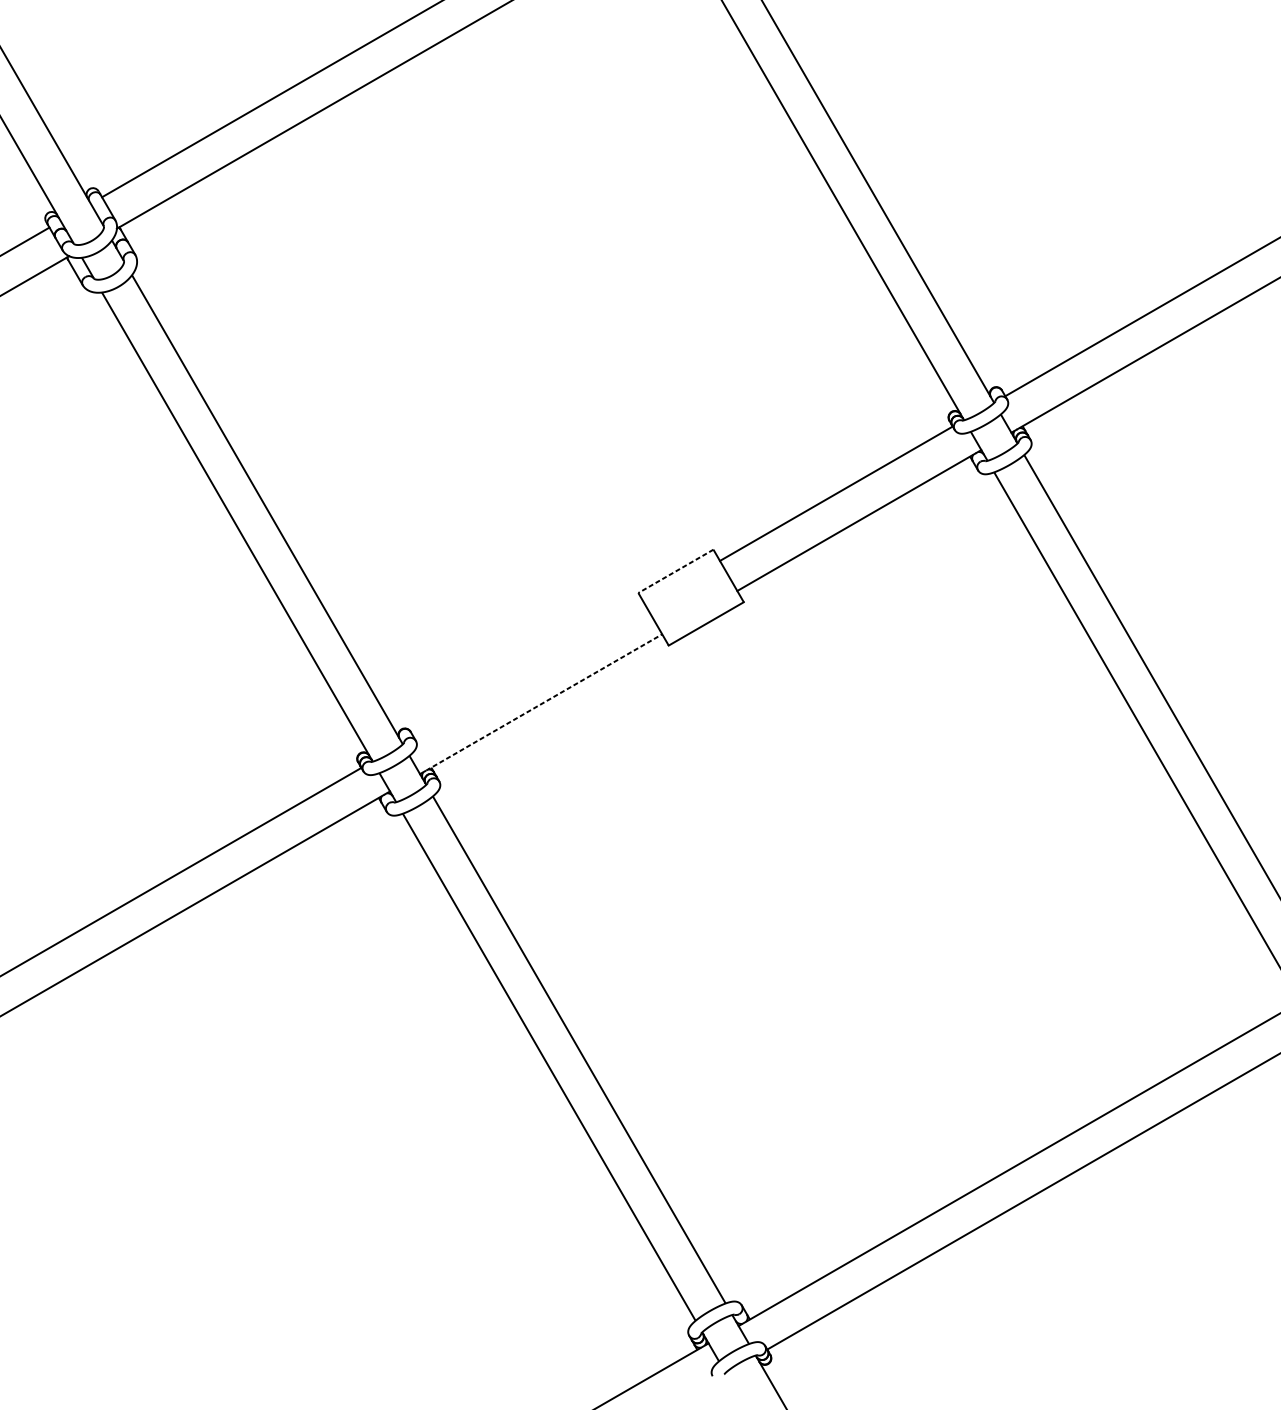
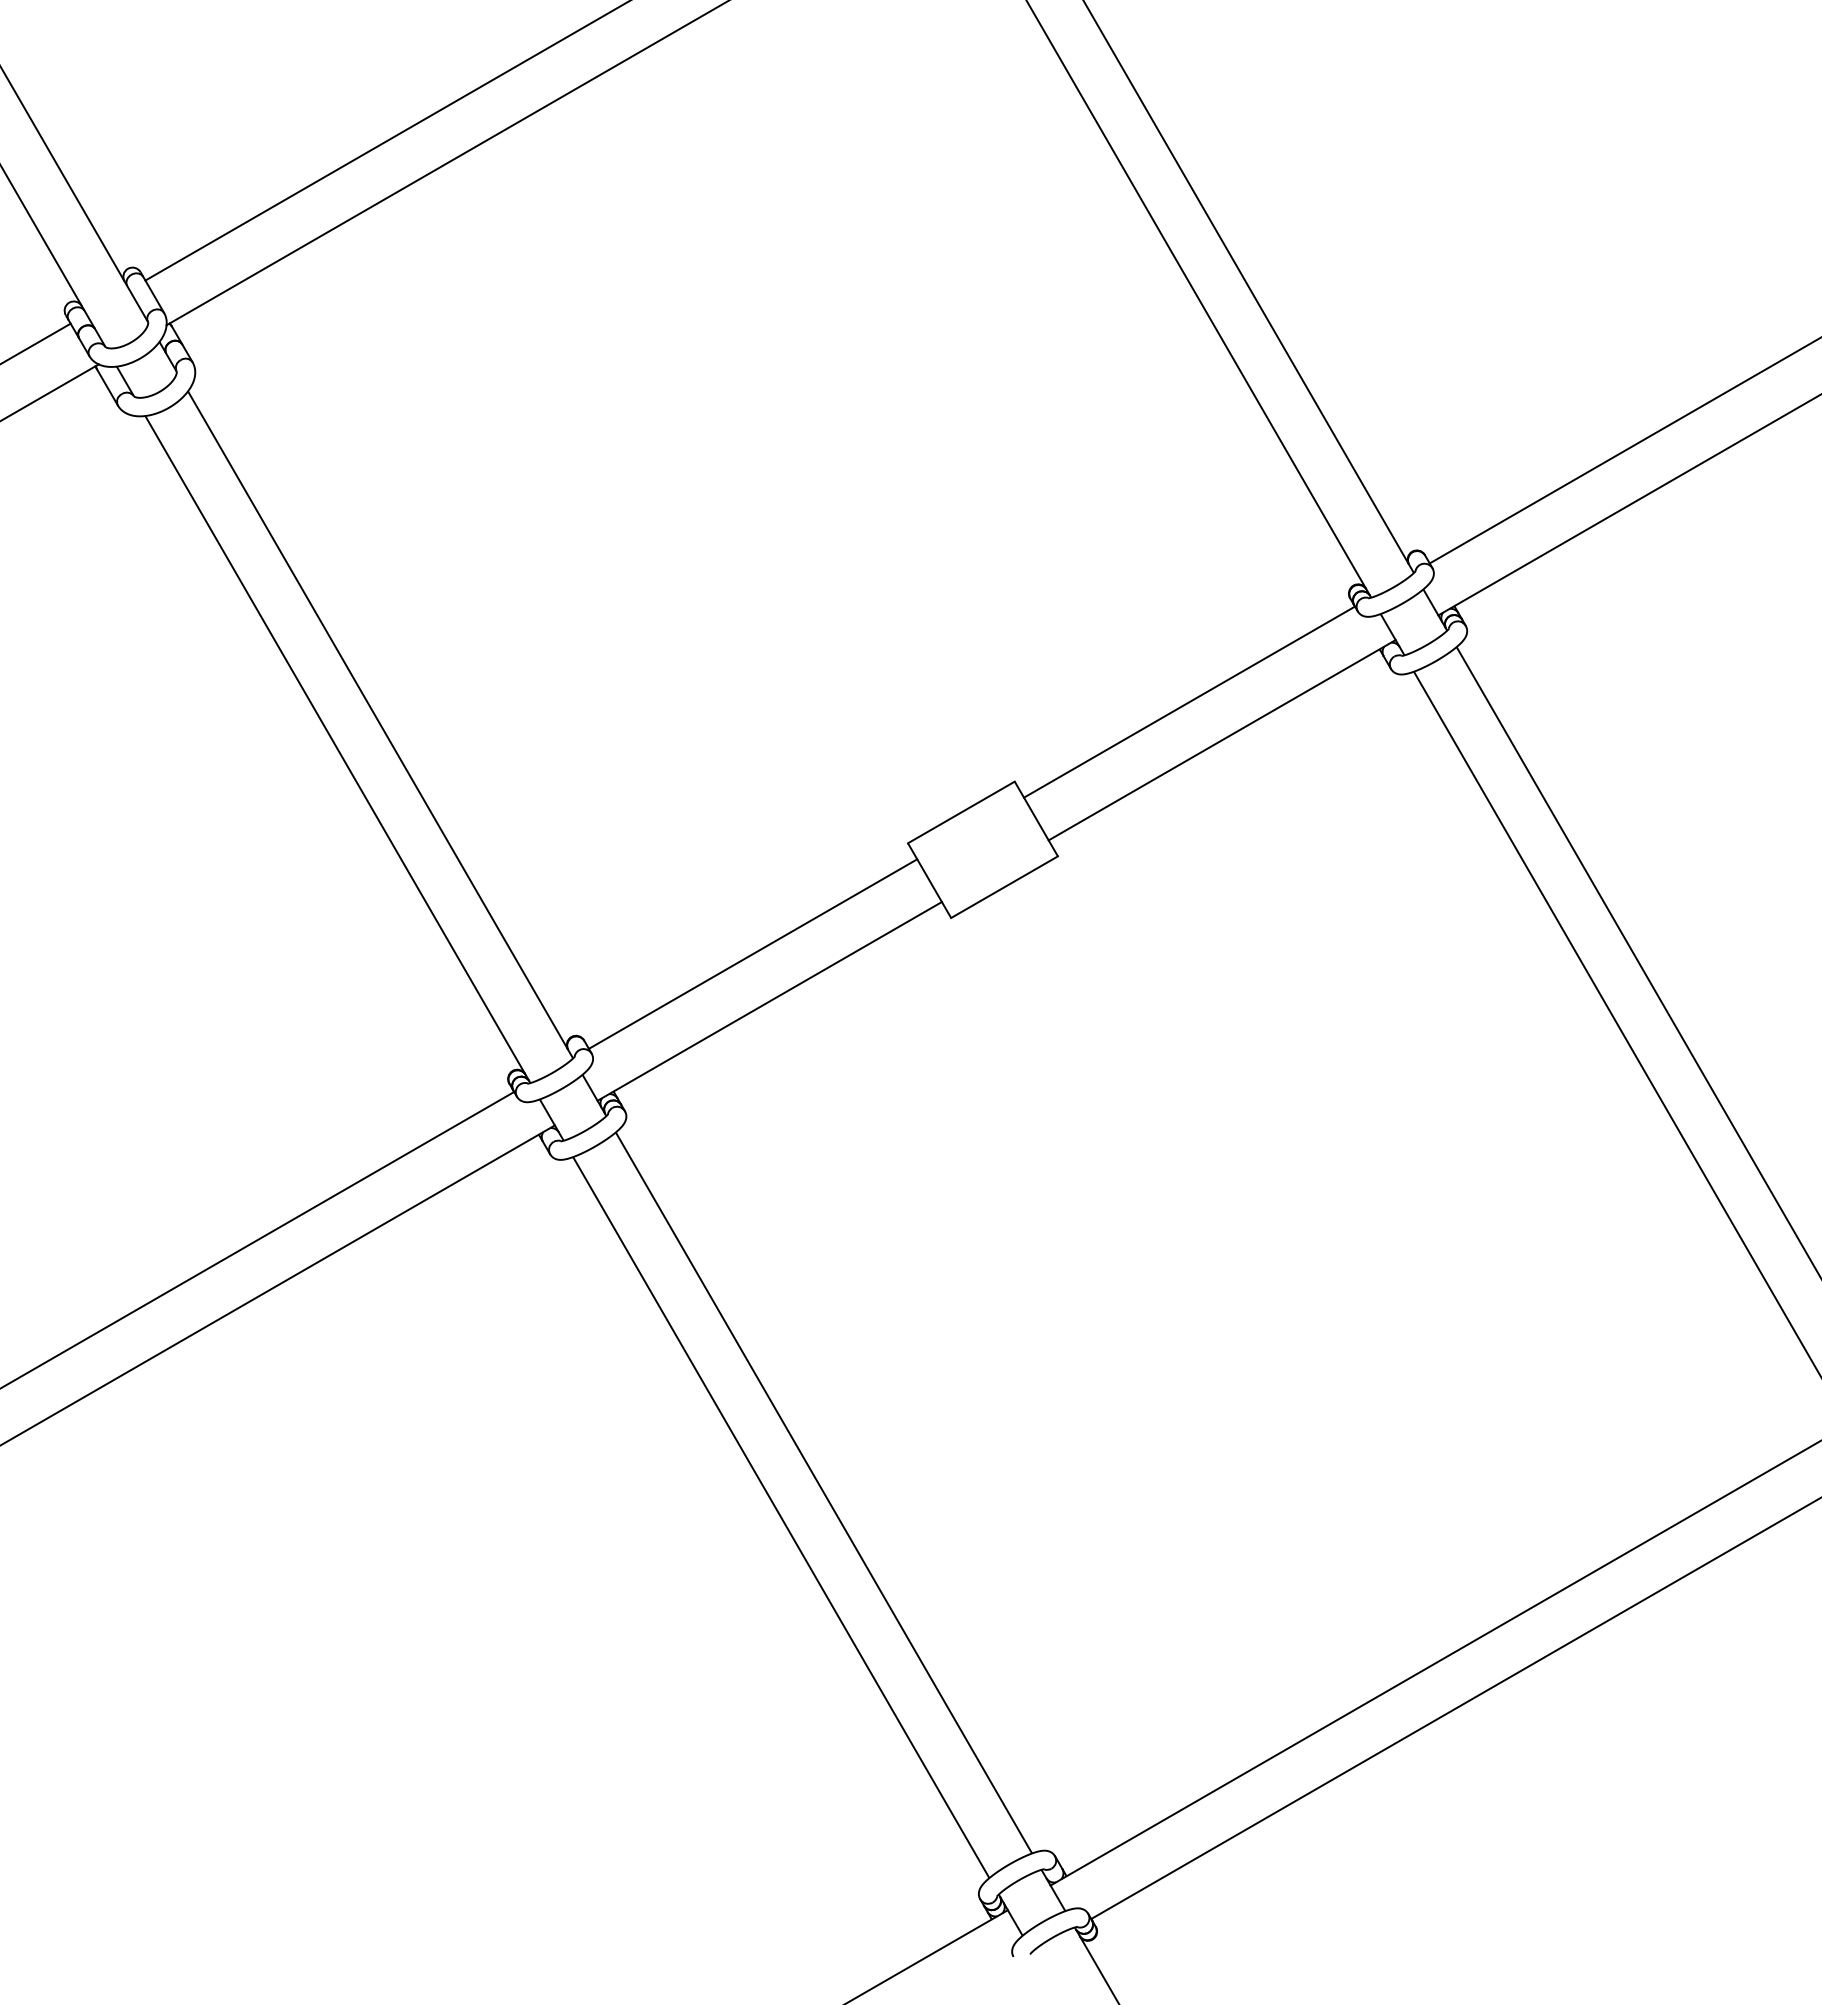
line: (676, 571) -> (961, 812), dashed -> solid
line: (529, 670) -> (752, 953), added
line: (544, 702) -> (774, 998), dashed -> solid

